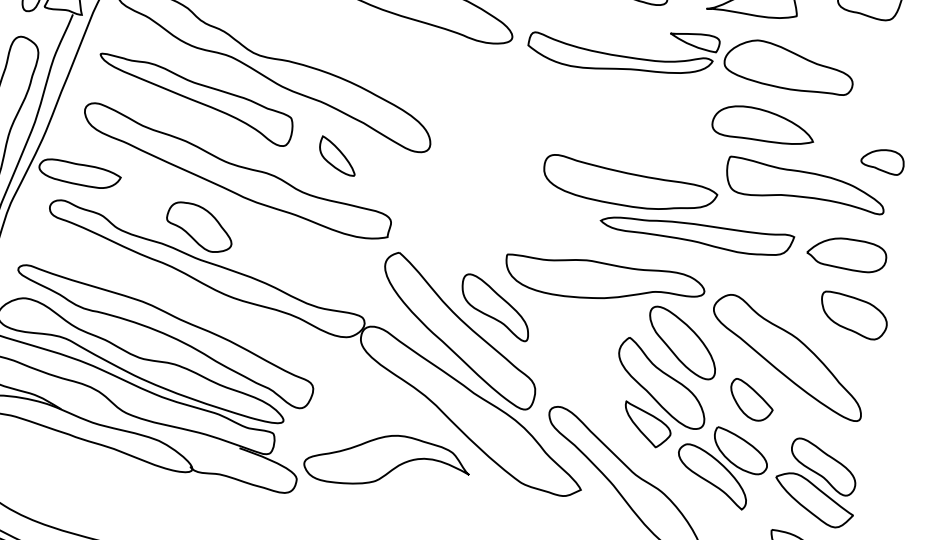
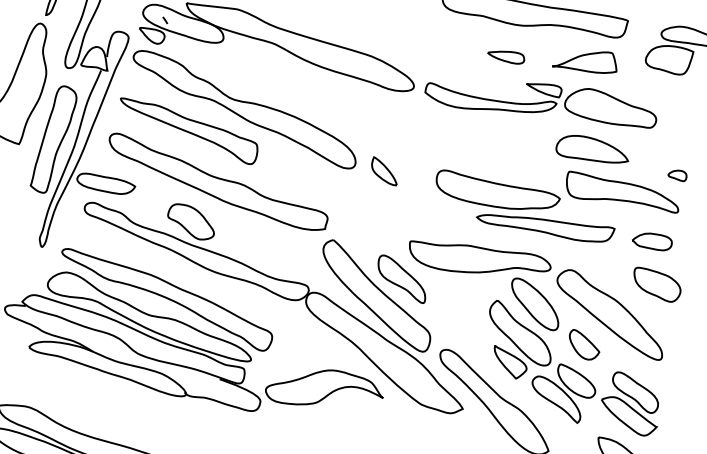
part: (337, 156) -> (384, 171), moved
part: (882, 162) -> (677, 175), size x0.6
part: (847, 254) -> (652, 241), size x0.7

